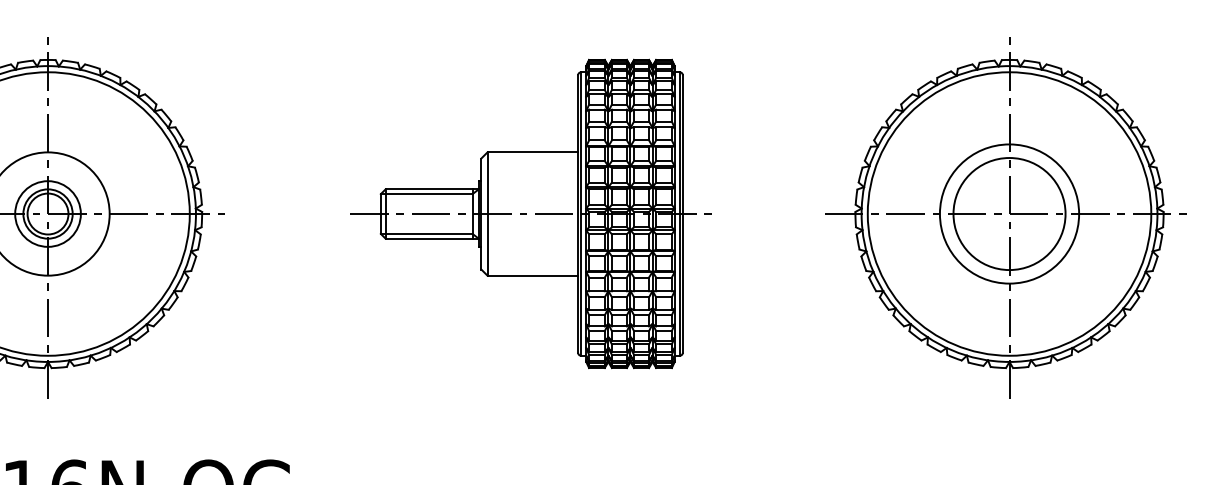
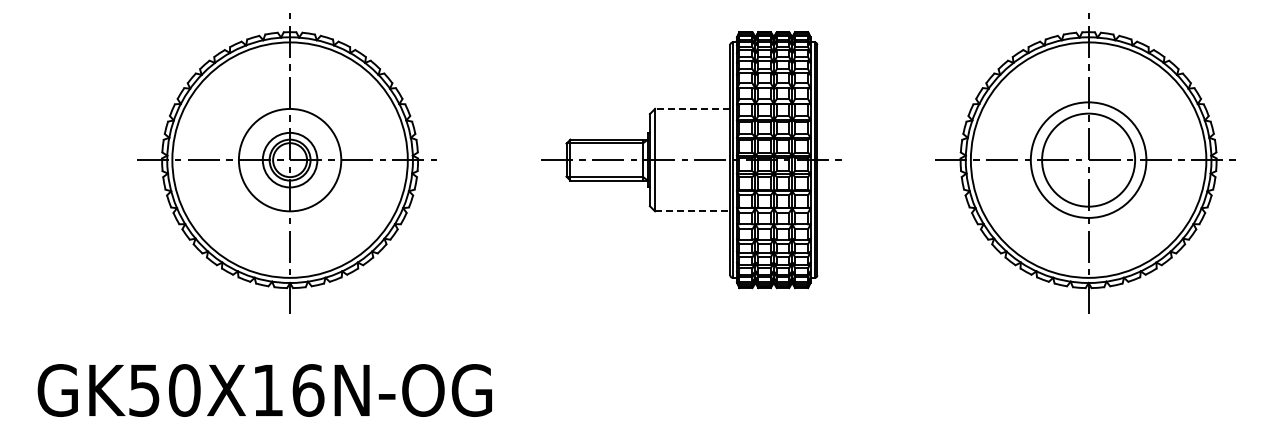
line: (532, 151) -> (692, 108), solid -> dashed
line: (532, 275) -> (692, 211), solid -> dashed

